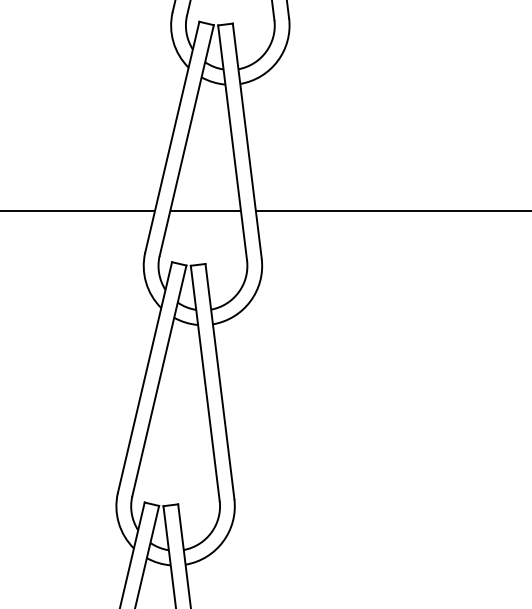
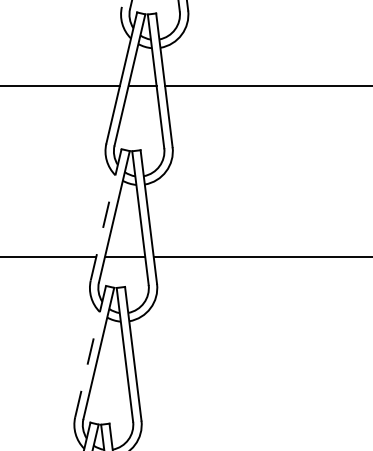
line: (172, 138) -> (106, 215), solid -> dashed
line: (144, 379) -> (90, 352), solid -> dashed

